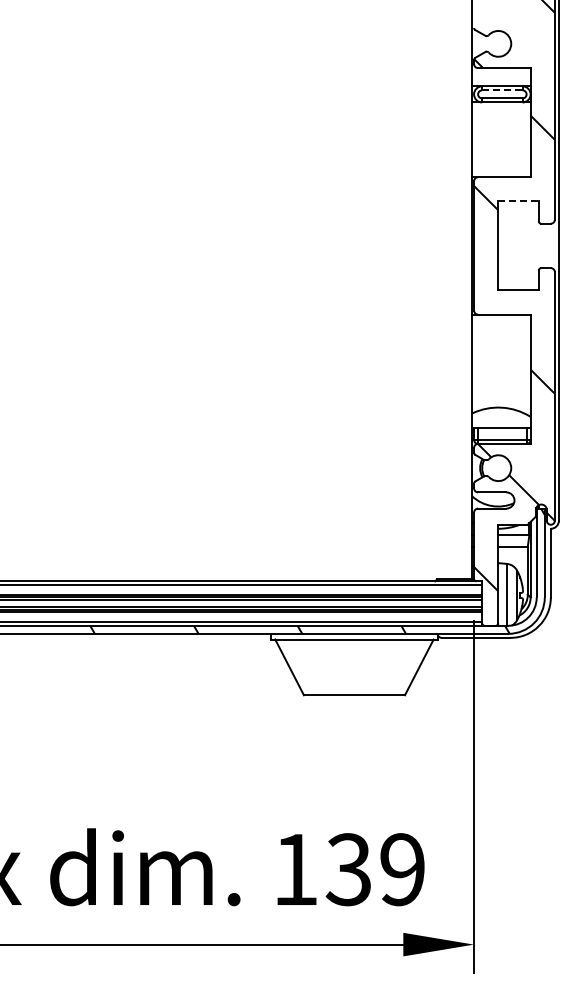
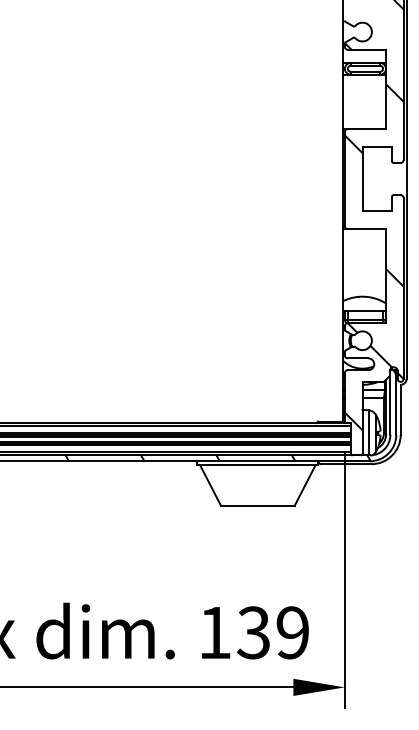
line: (502, 90) -> (365, 65), dashed -> solid
line: (519, 201) -> (377, 146), dashed -> solid

